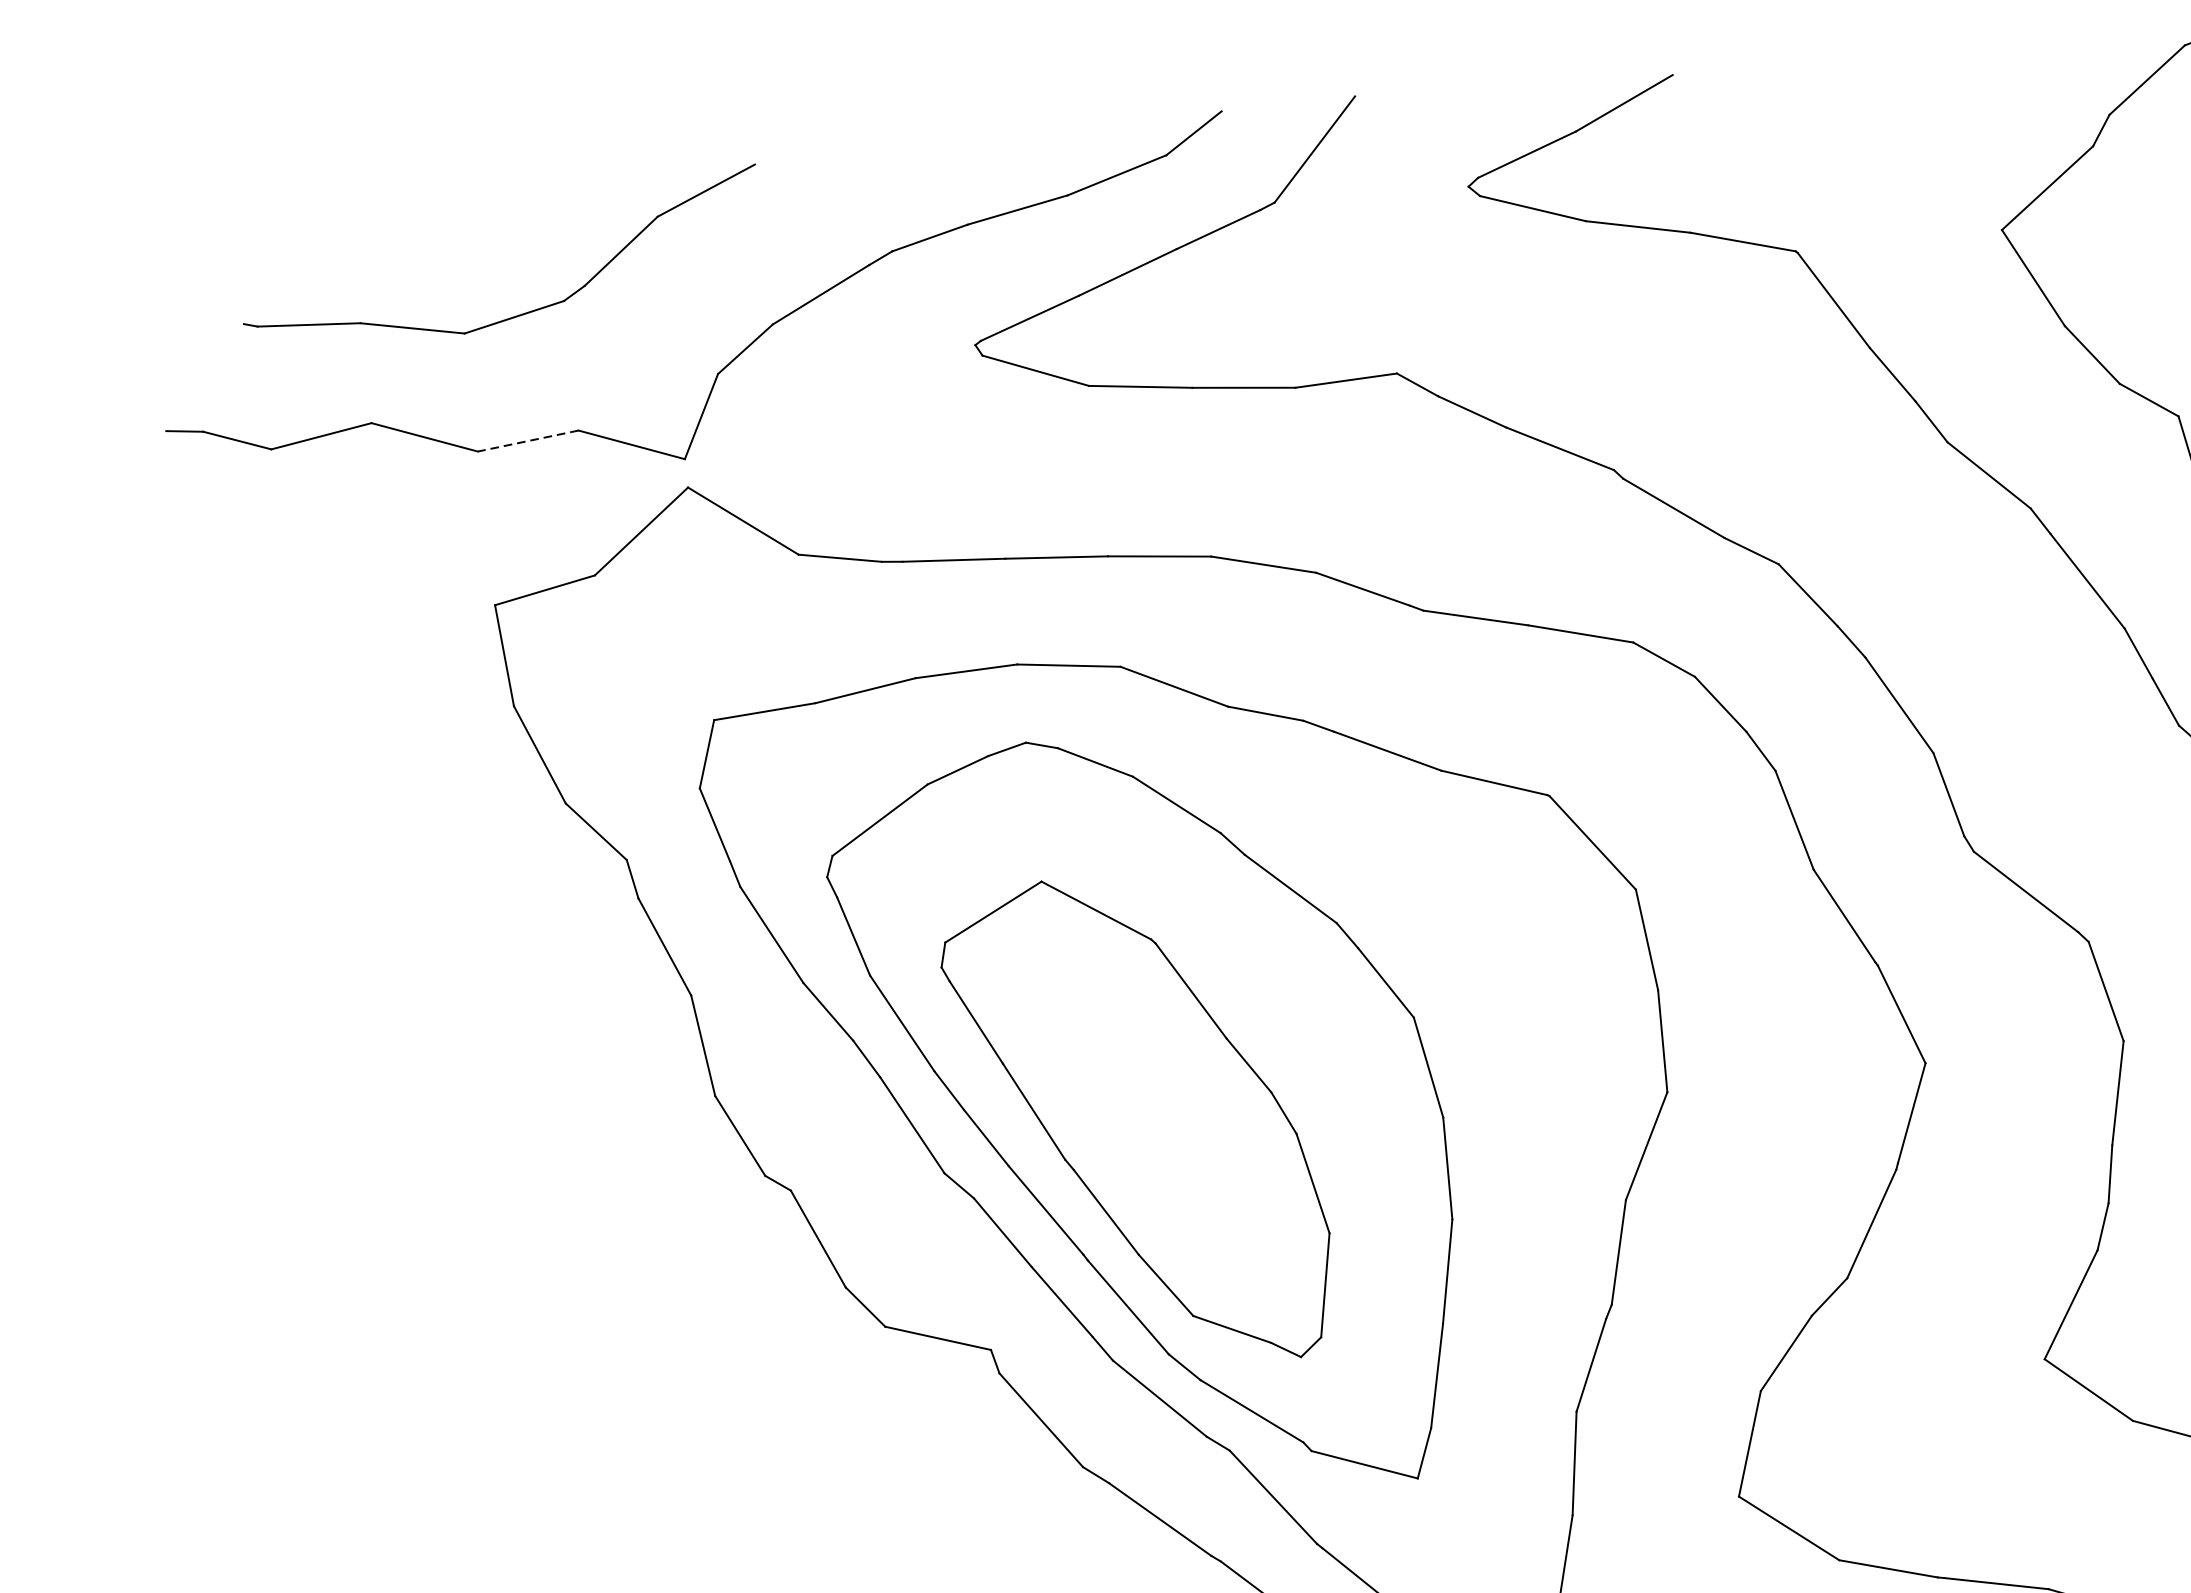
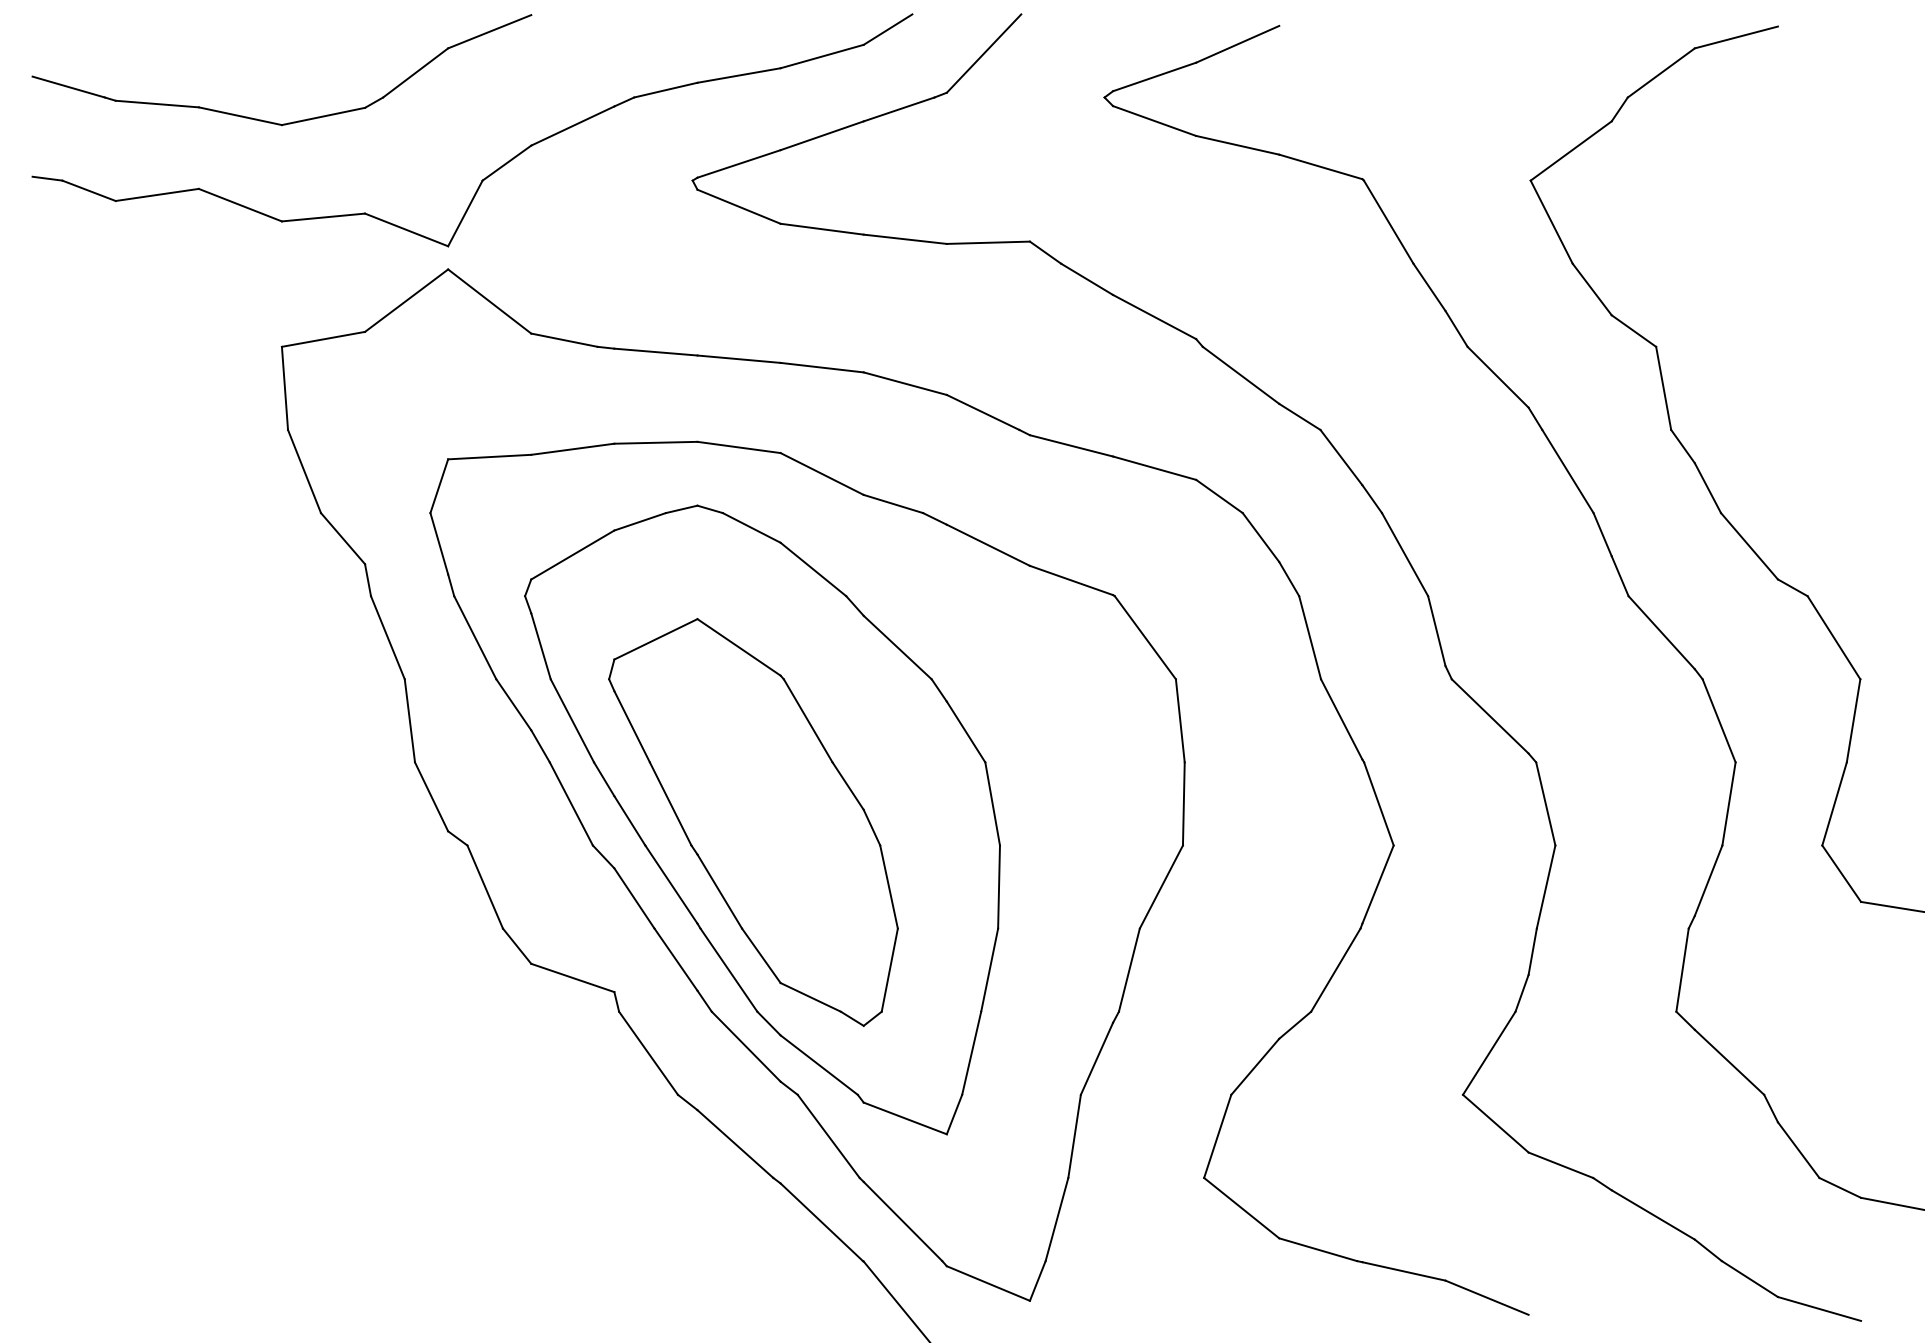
line: (197, 315) -> (68, 86), added
line: (528, 441) -> (323, 217), dashed -> solid

